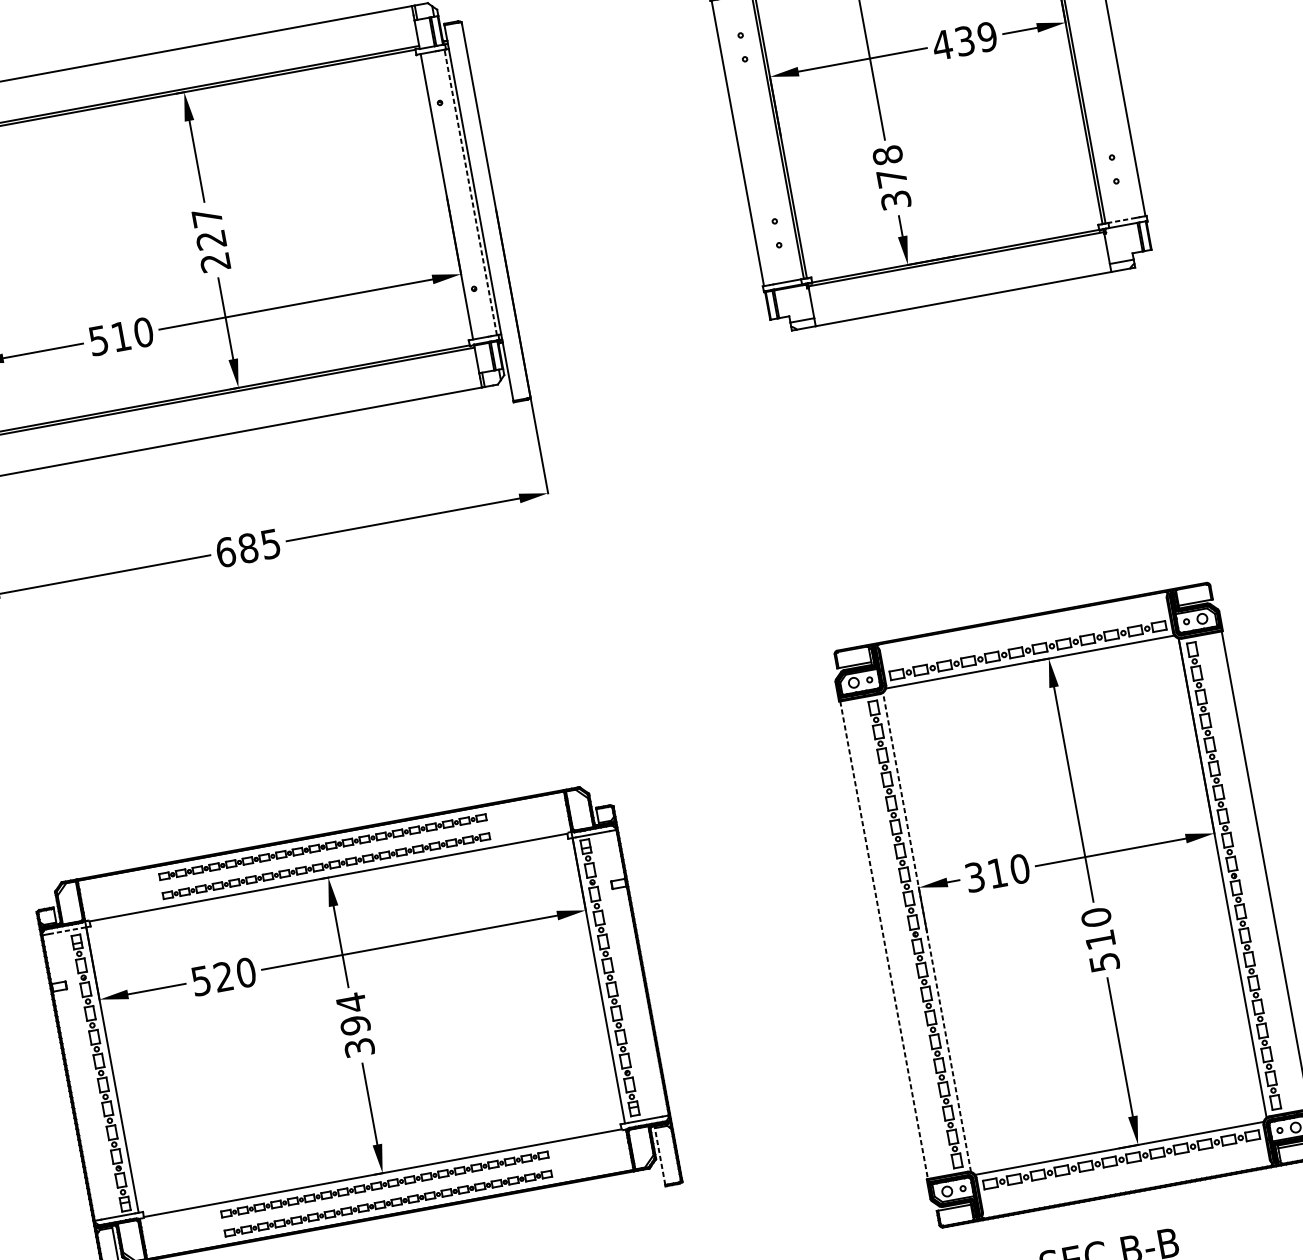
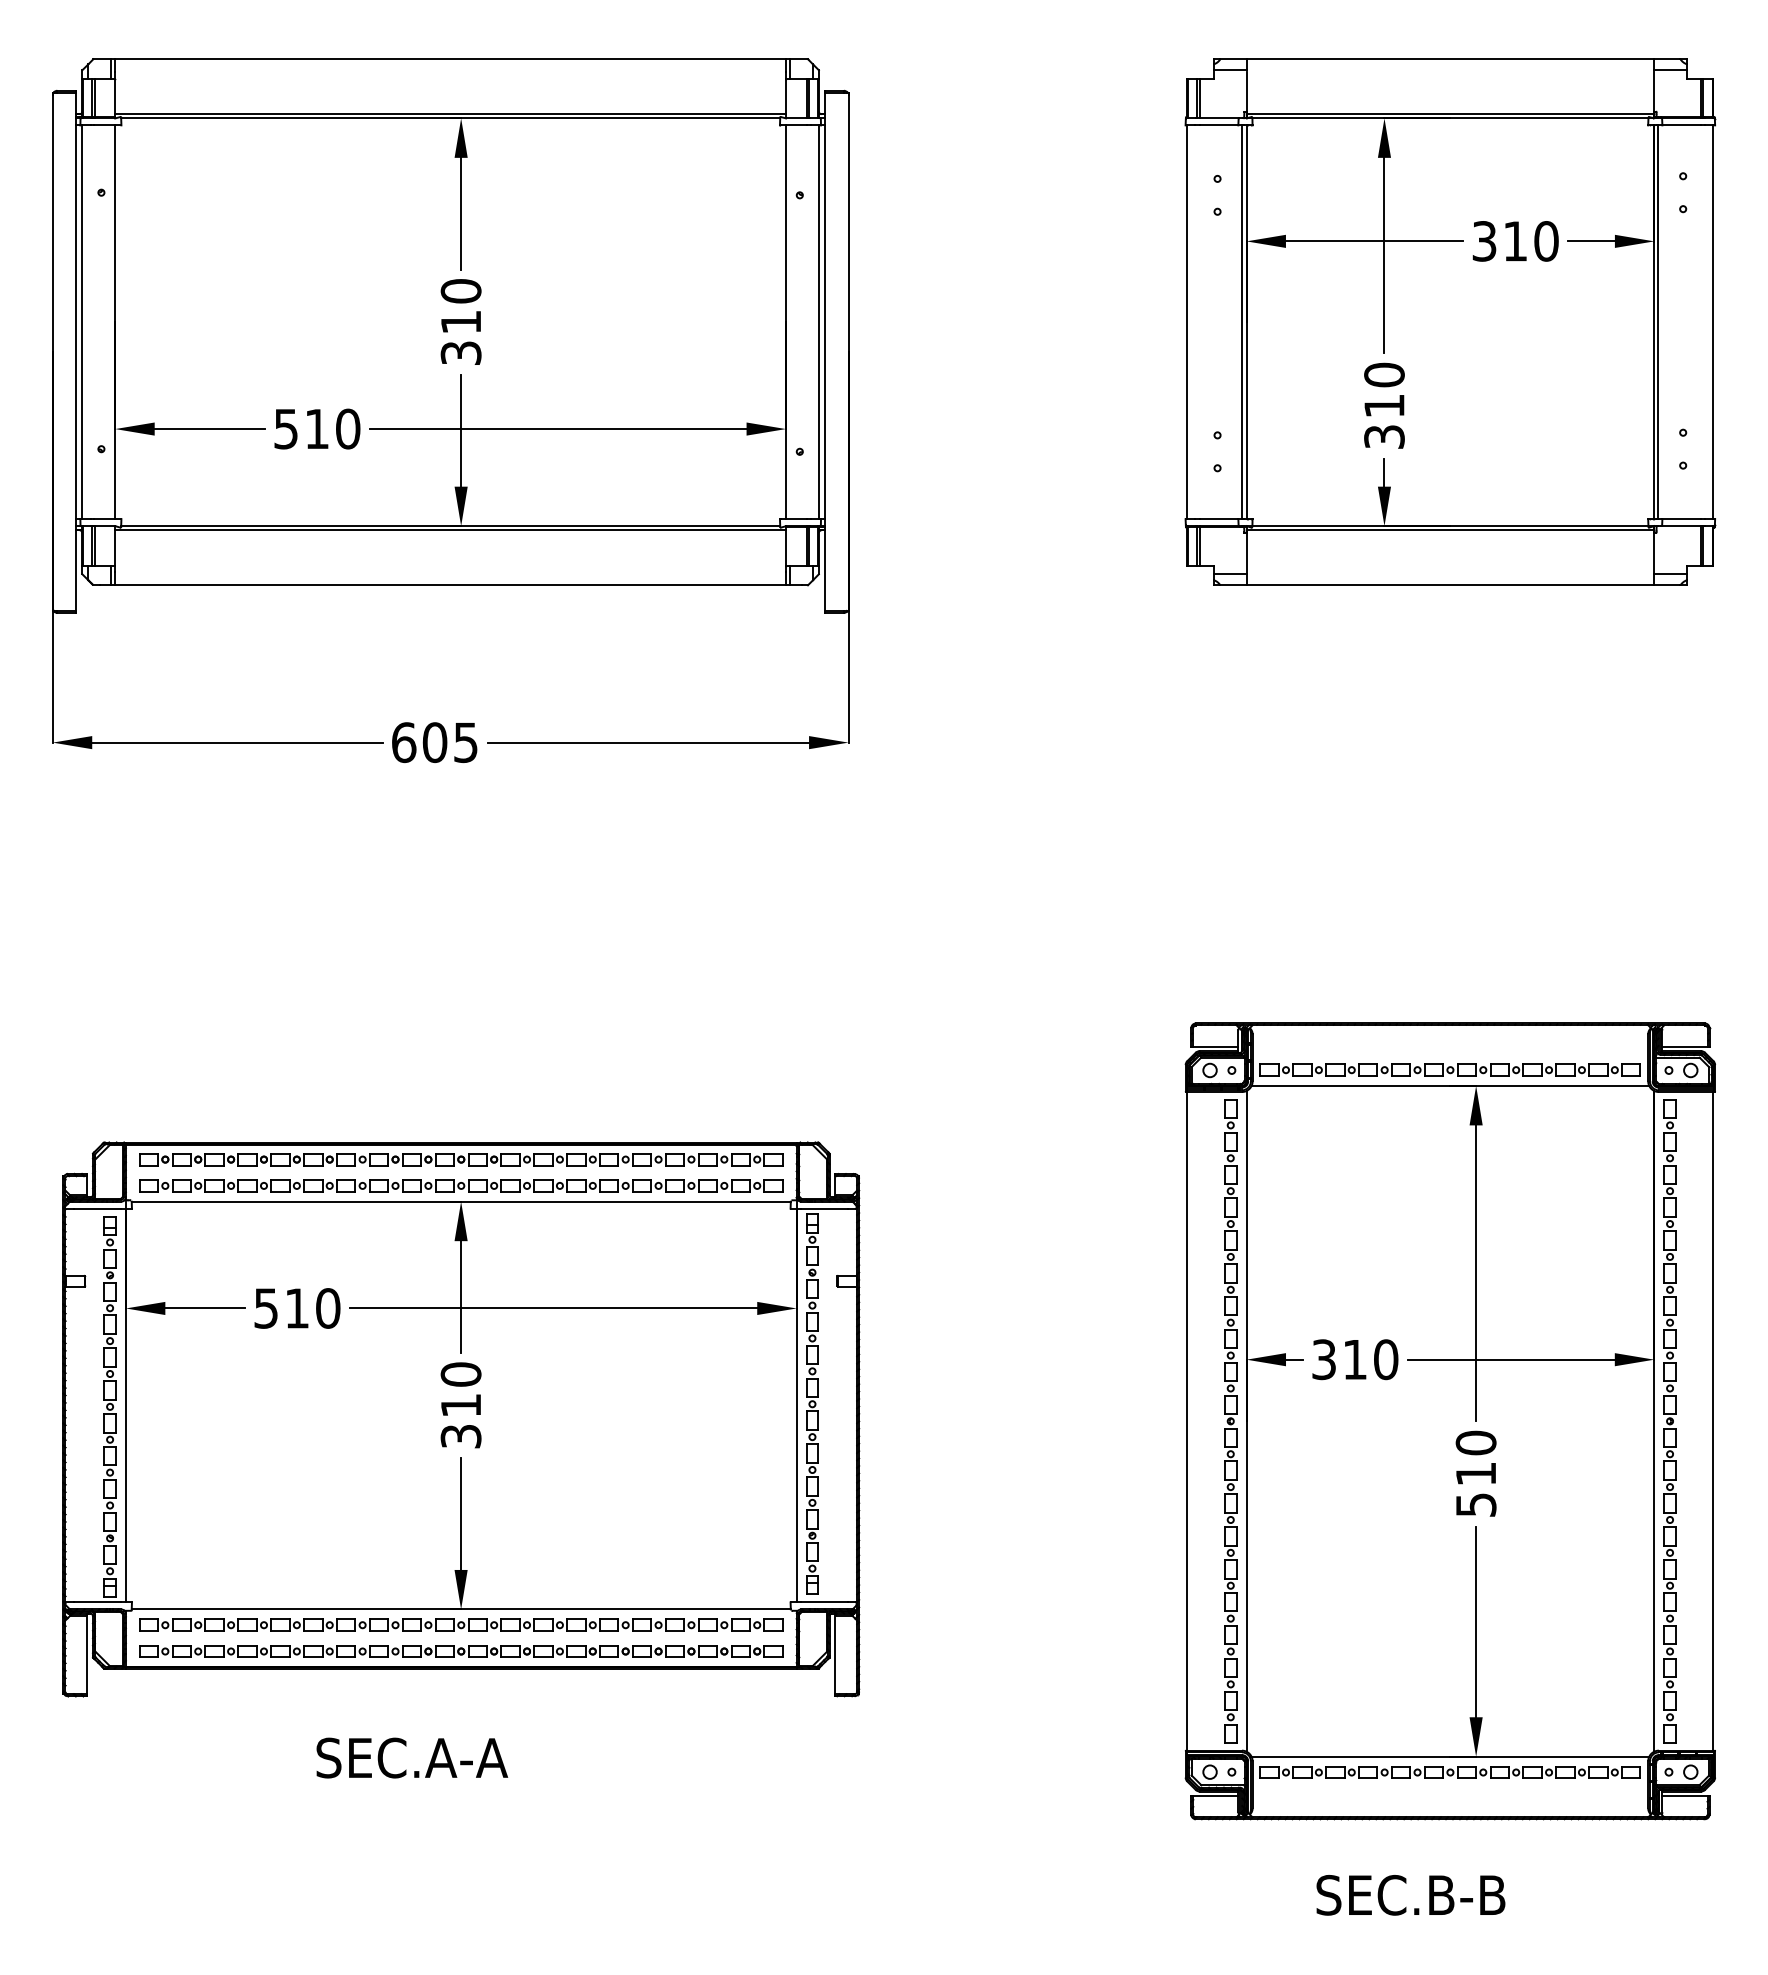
text: (964, 41) -> (1514, 241), 439 -> 310
text: (889, 165) -> (1384, 389), 378 -> 310
line: (470, 192) -> (818, 322), dashed -> solid
line: (1121, 220) -> (1680, 519), dashed -> solid
text: (210, 240) -> (460, 322), 227 -> 310
text: (247, 548) -> (434, 742), 685 -> 605
part: (323, 846) -> (461, 1159), size x1.43
part: (326, 865) -> (461, 1185), size x1.43
line: (66, 930) -> (98, 1208), dashed -> solid
line: (926, 931) -> (1246, 1420), dashed -> solid
line: (884, 940) -> (1187, 1421), dashed -> solid
text: (223, 976) -> (296, 1308), 520 -> 510
text: (352, 1013) -> (460, 1389), 394 -> 310
line: (659, 1155) -> (835, 1653), dashed -> solid
part: (384, 1184) -> (461, 1624), size x1.43
part: (388, 1203) -> (461, 1651), size x1.43

